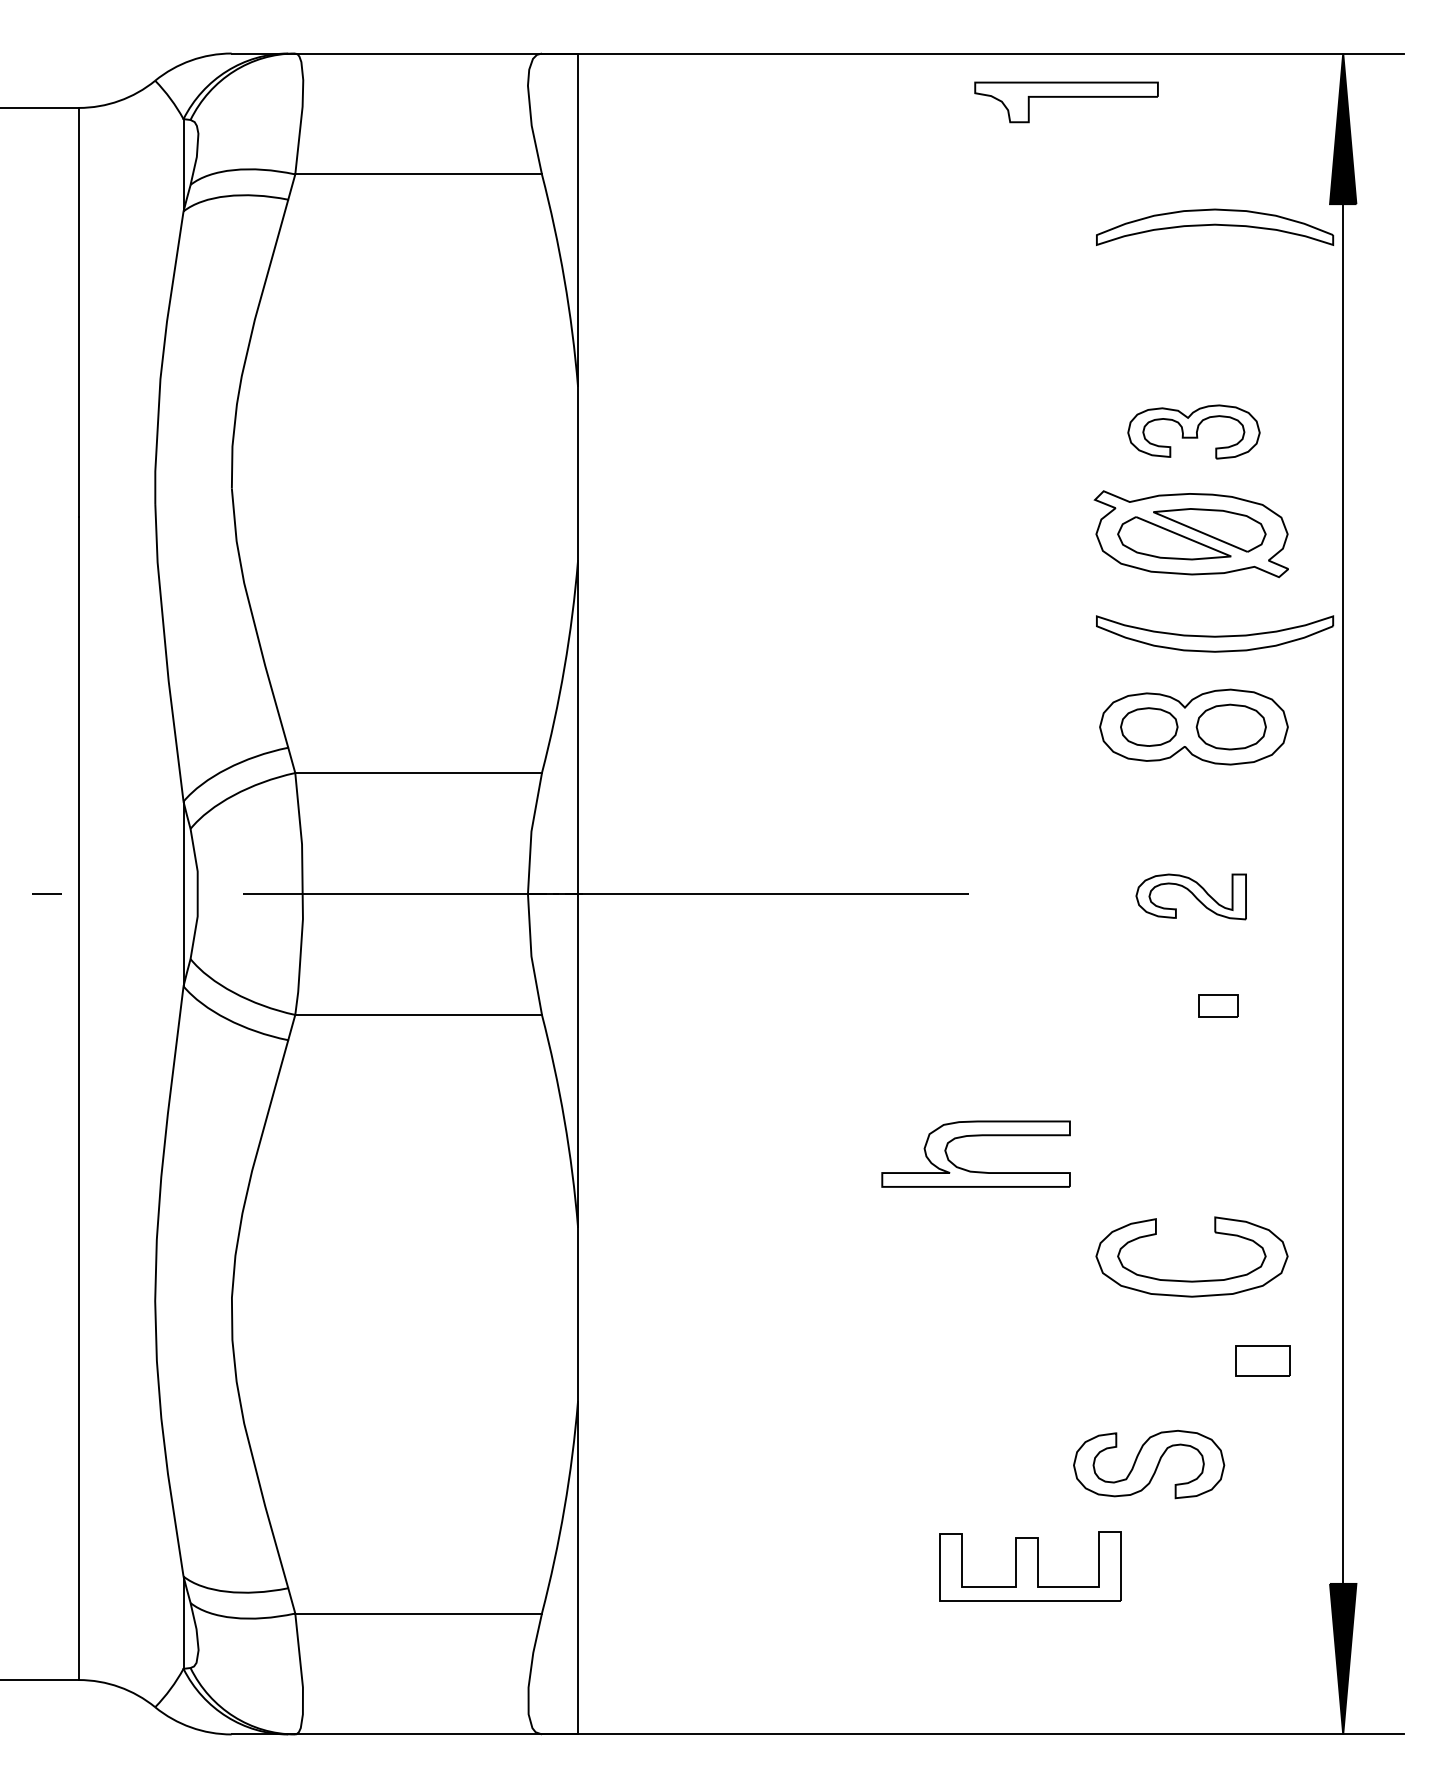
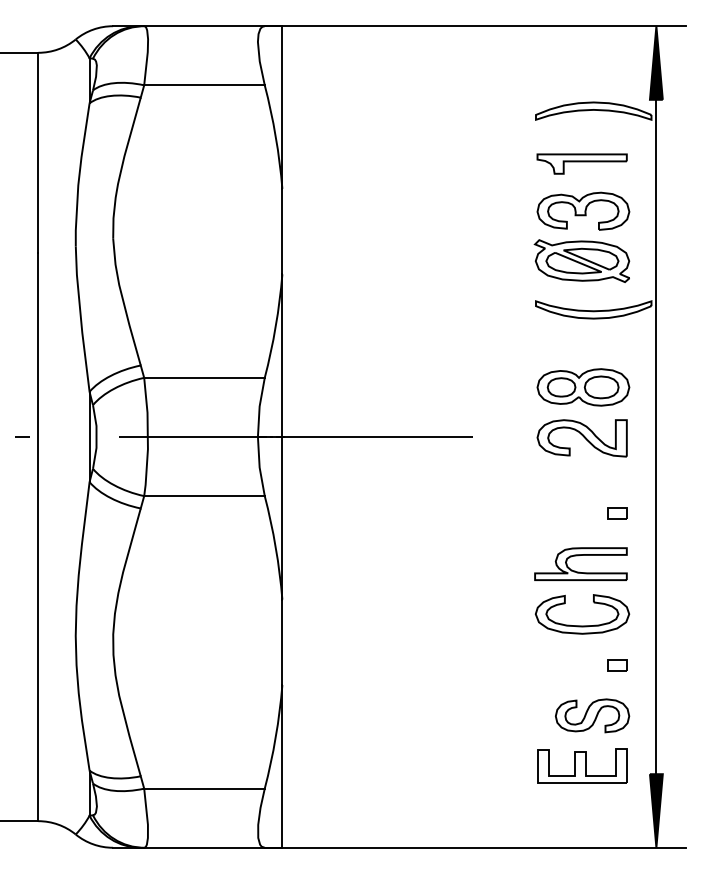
part: (1065, 101) -> (581, 163), moved
part: (1194, 430) -> (583, 210), size x1.43
part: (1194, 727) -> (583, 387), moved
part: (1189, 897) -> (581, 438), size x1.67
part: (1218, 1005) -> (617, 513), moved
part: (971, 1138) -> (578, 556), moved
part: (1263, 1361) -> (617, 665), size x0.71
part: (1149, 1463) -> (592, 715), moved
part: (1030, 1566) -> (582, 765), moved

